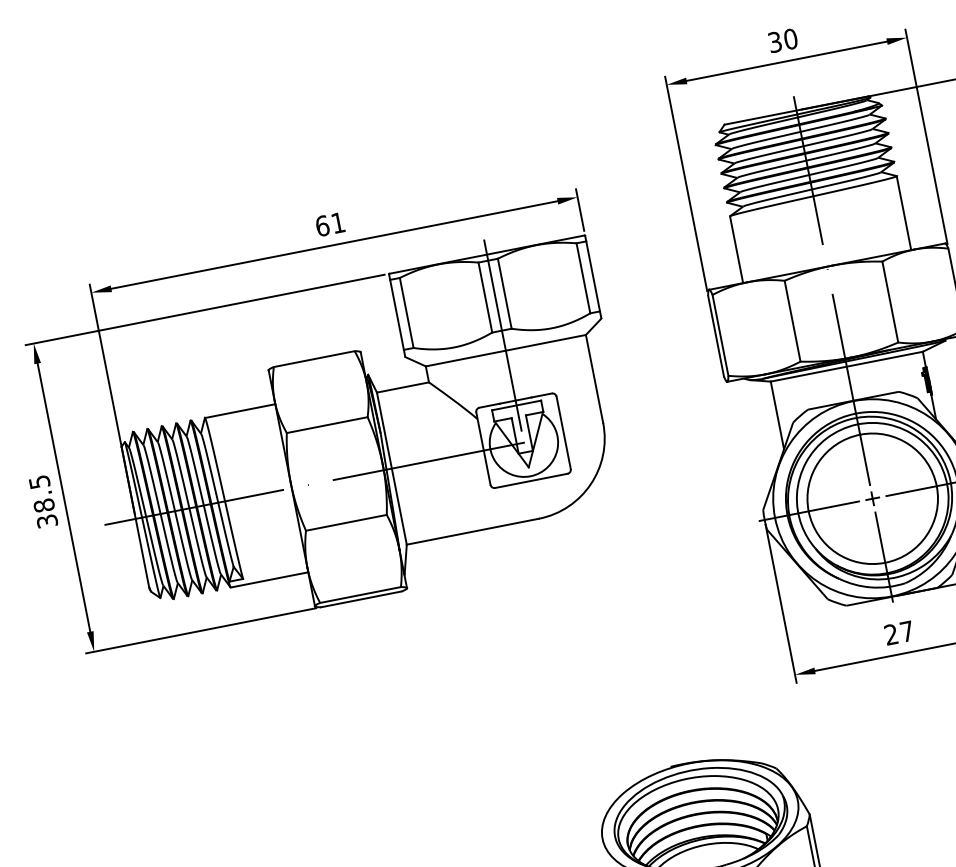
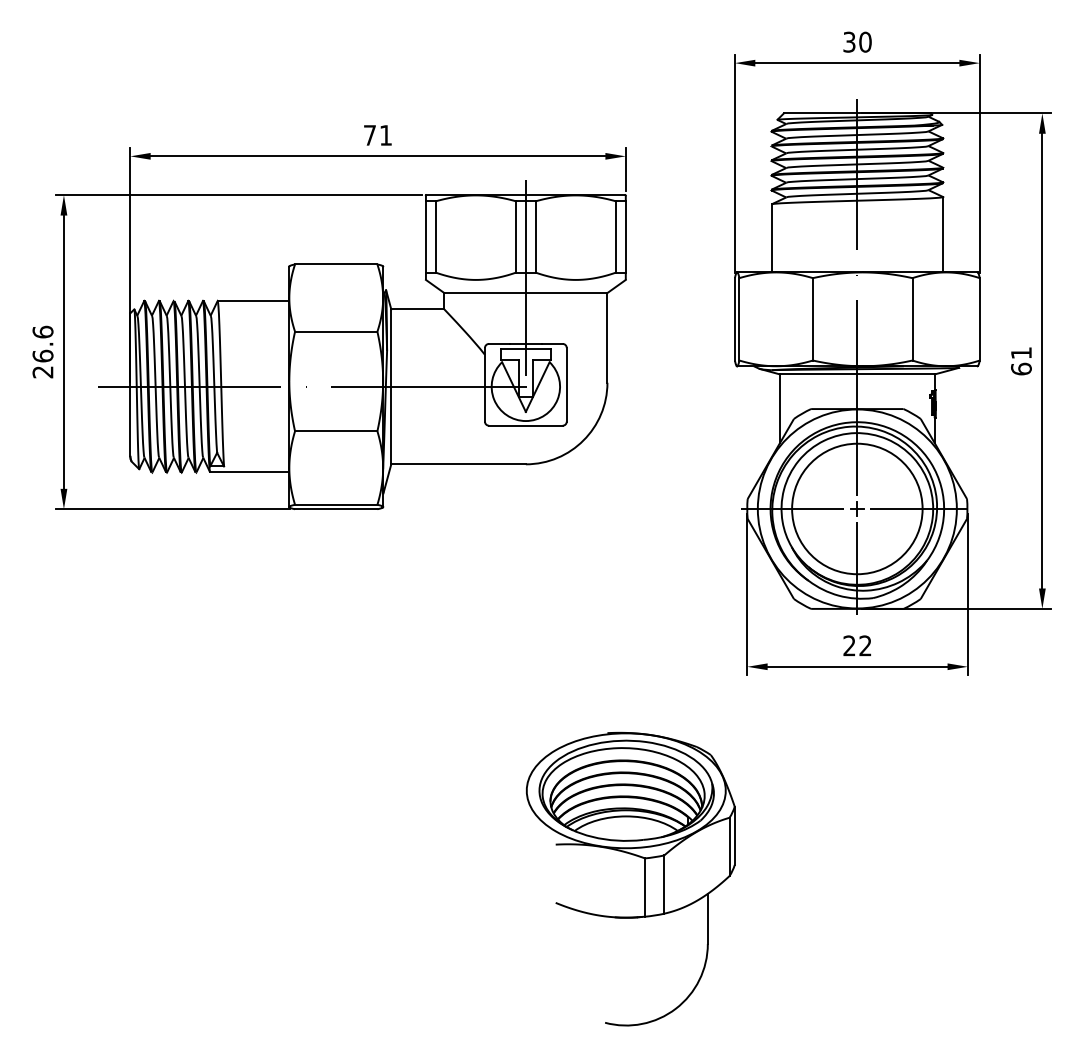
text: (321, 225) -> (369, 134), 61 -> 71
text: (42, 501) -> (42, 351), 38.5 -> 26.6
text: (907, 631) -> (865, 645), 27 -> 22

